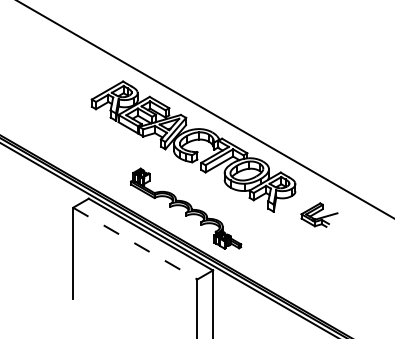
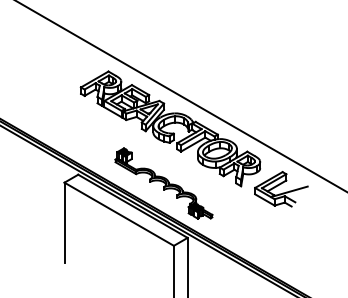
part: (319, 214) -> (281, 188), size x1.67
line: (135, 243) -> (119, 214), dashed -> solid

